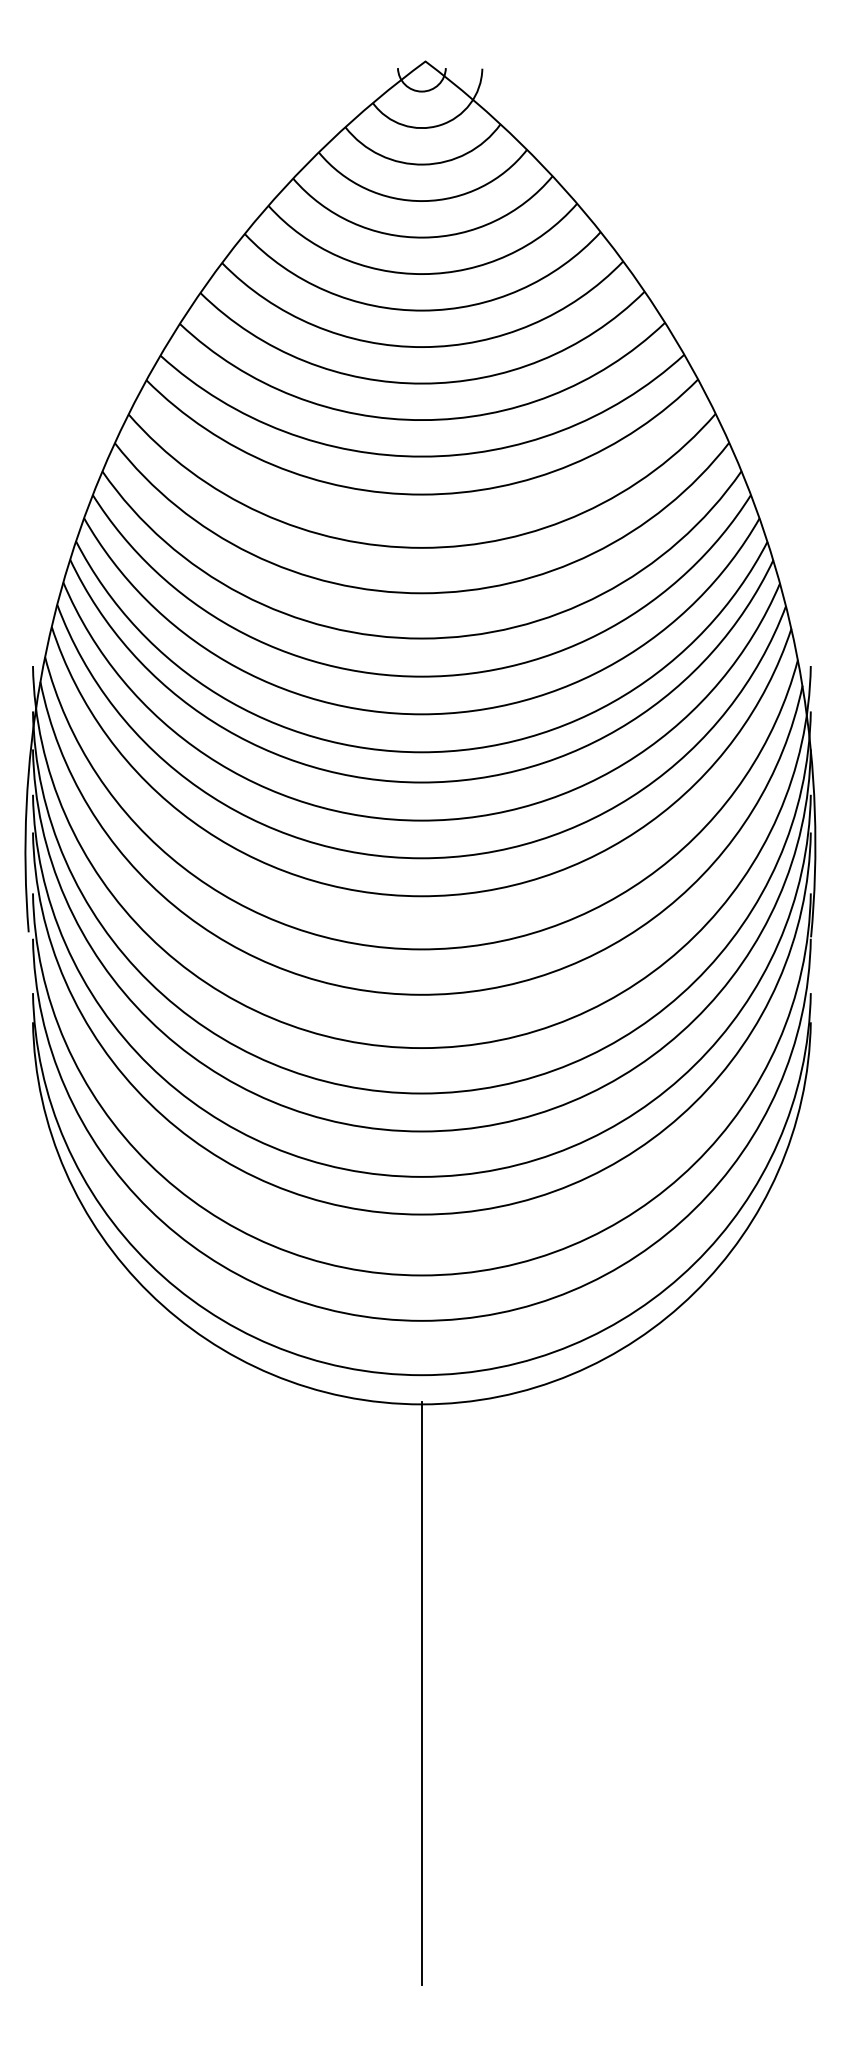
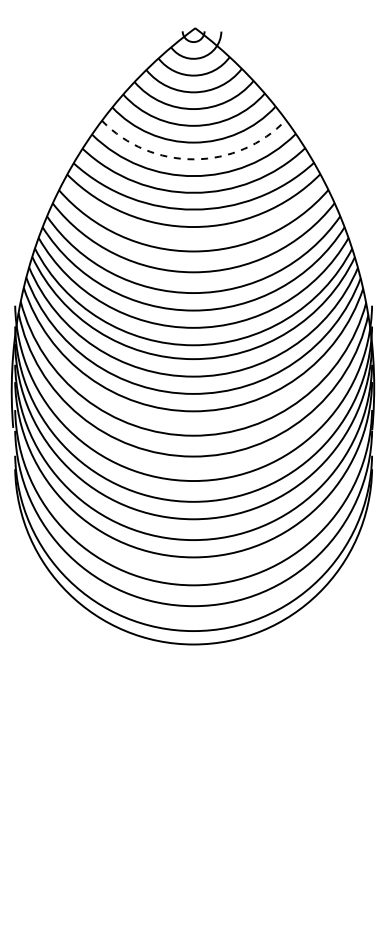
arc: (423, 347) -> (194, 159), solid -> dashed
line: (421, 1692) -> (193, 776), removed

